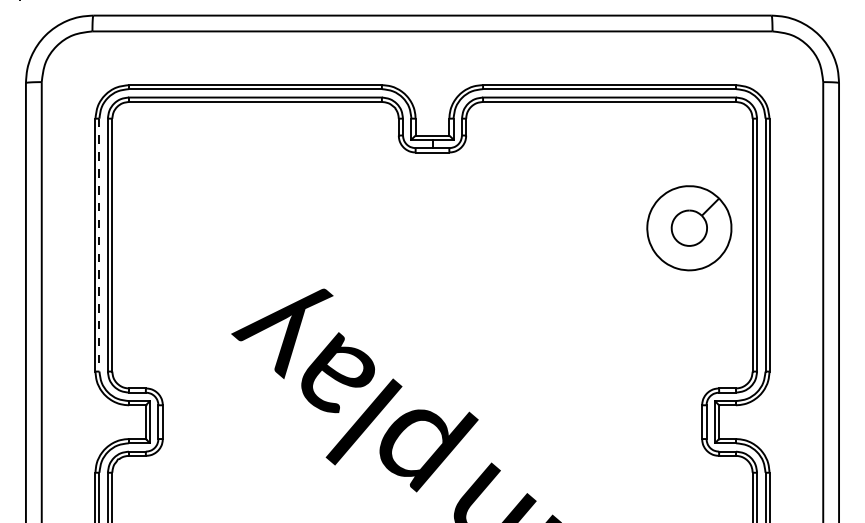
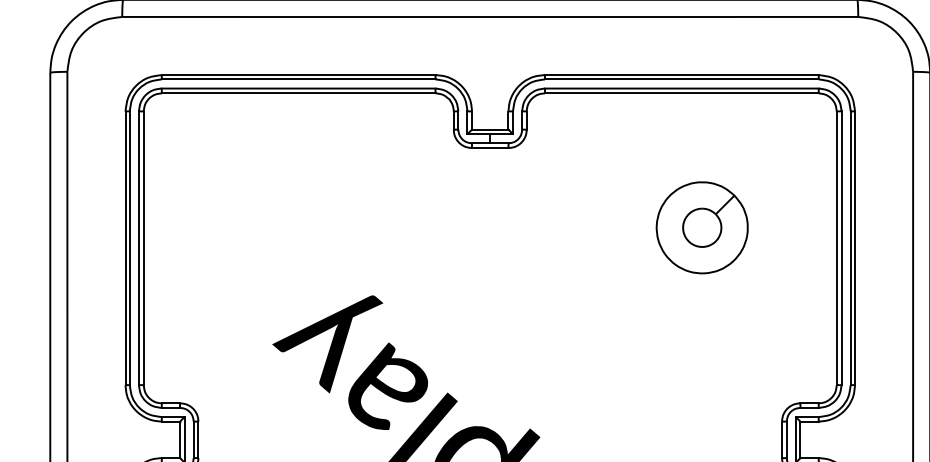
part: (689, 228) -> (702, 228), moved
line: (99, 245) -> (129, 248), dashed -> solid

